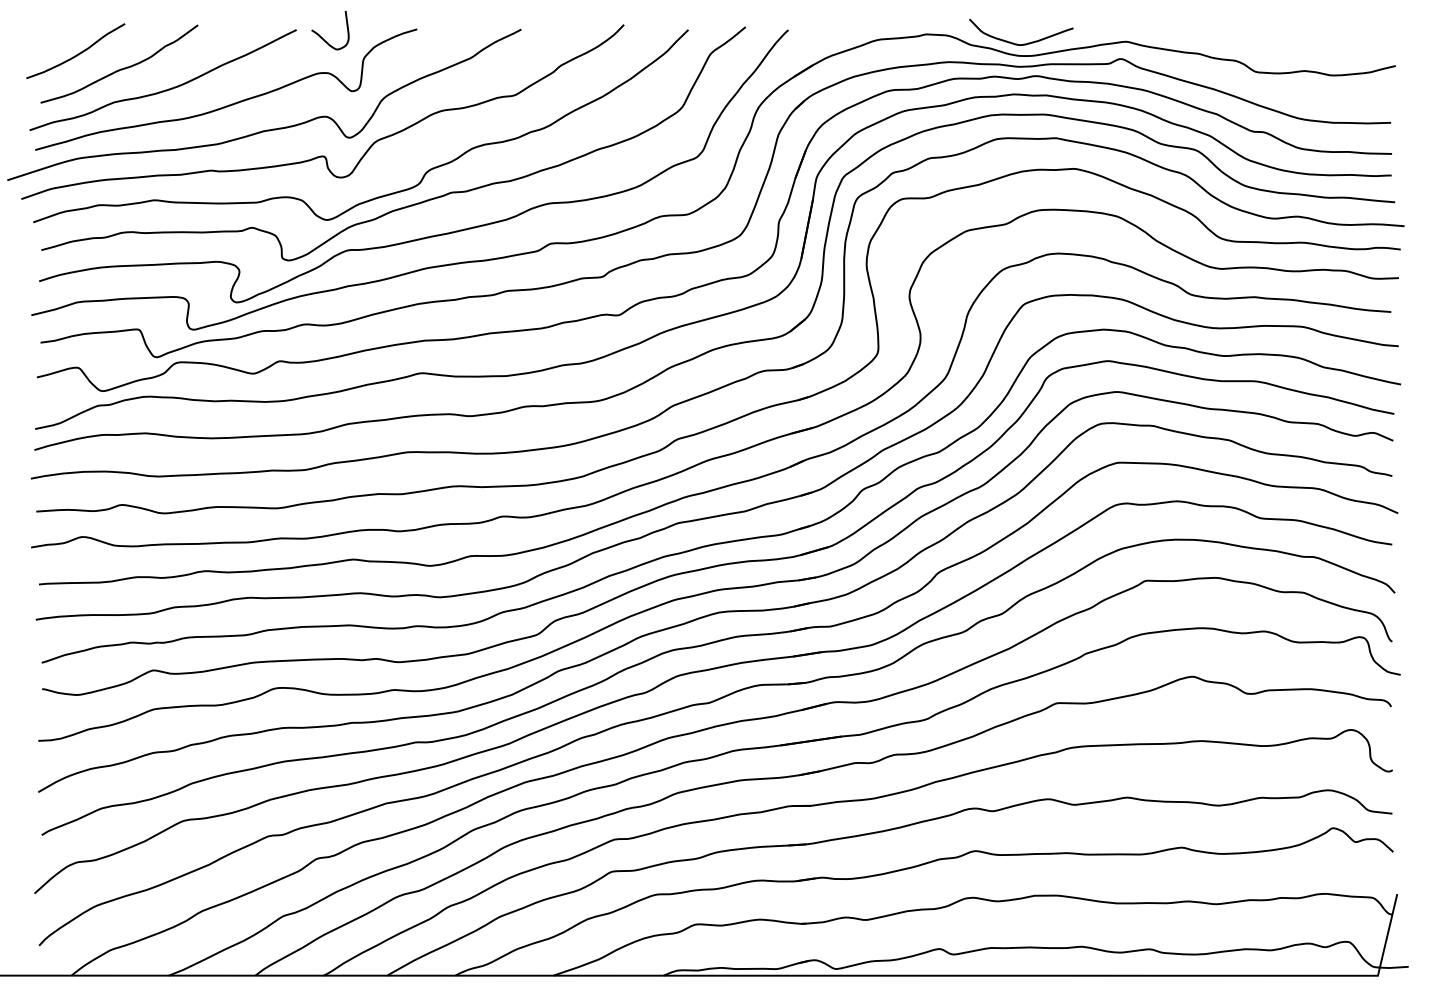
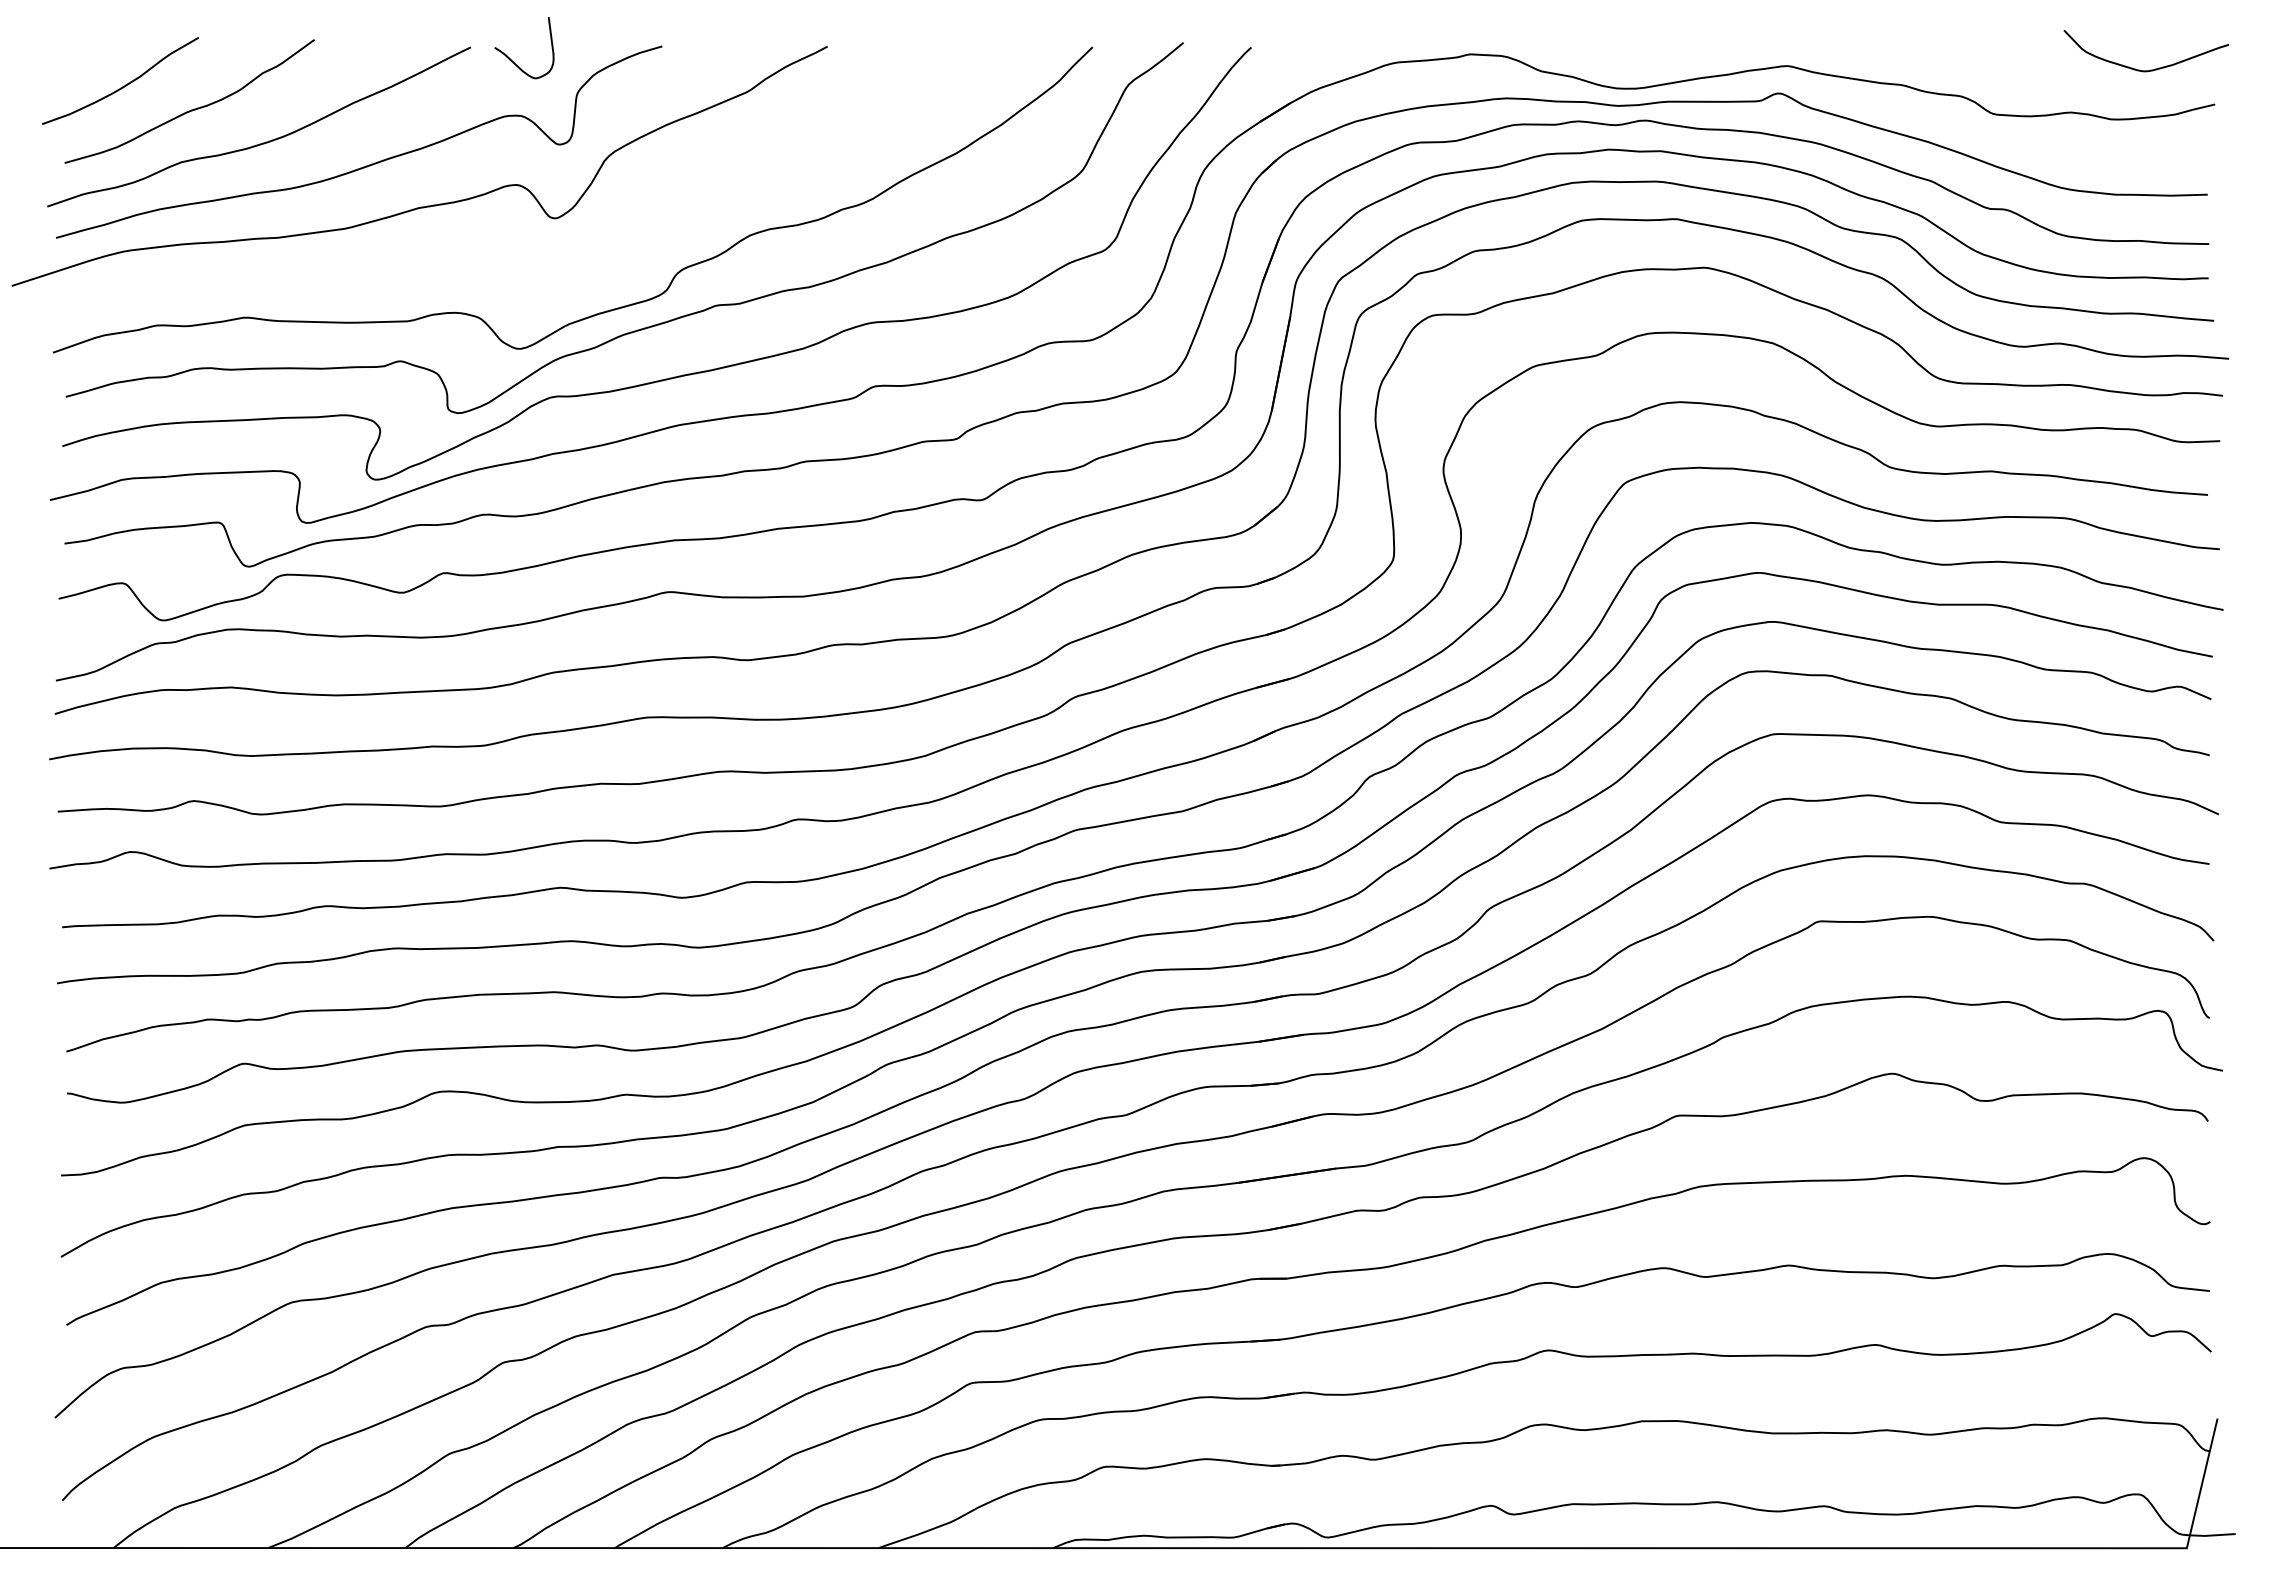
curve: (1023, 43) -> (2149, 68), moved
curve: (322, 155) -> (511, 246), removed

